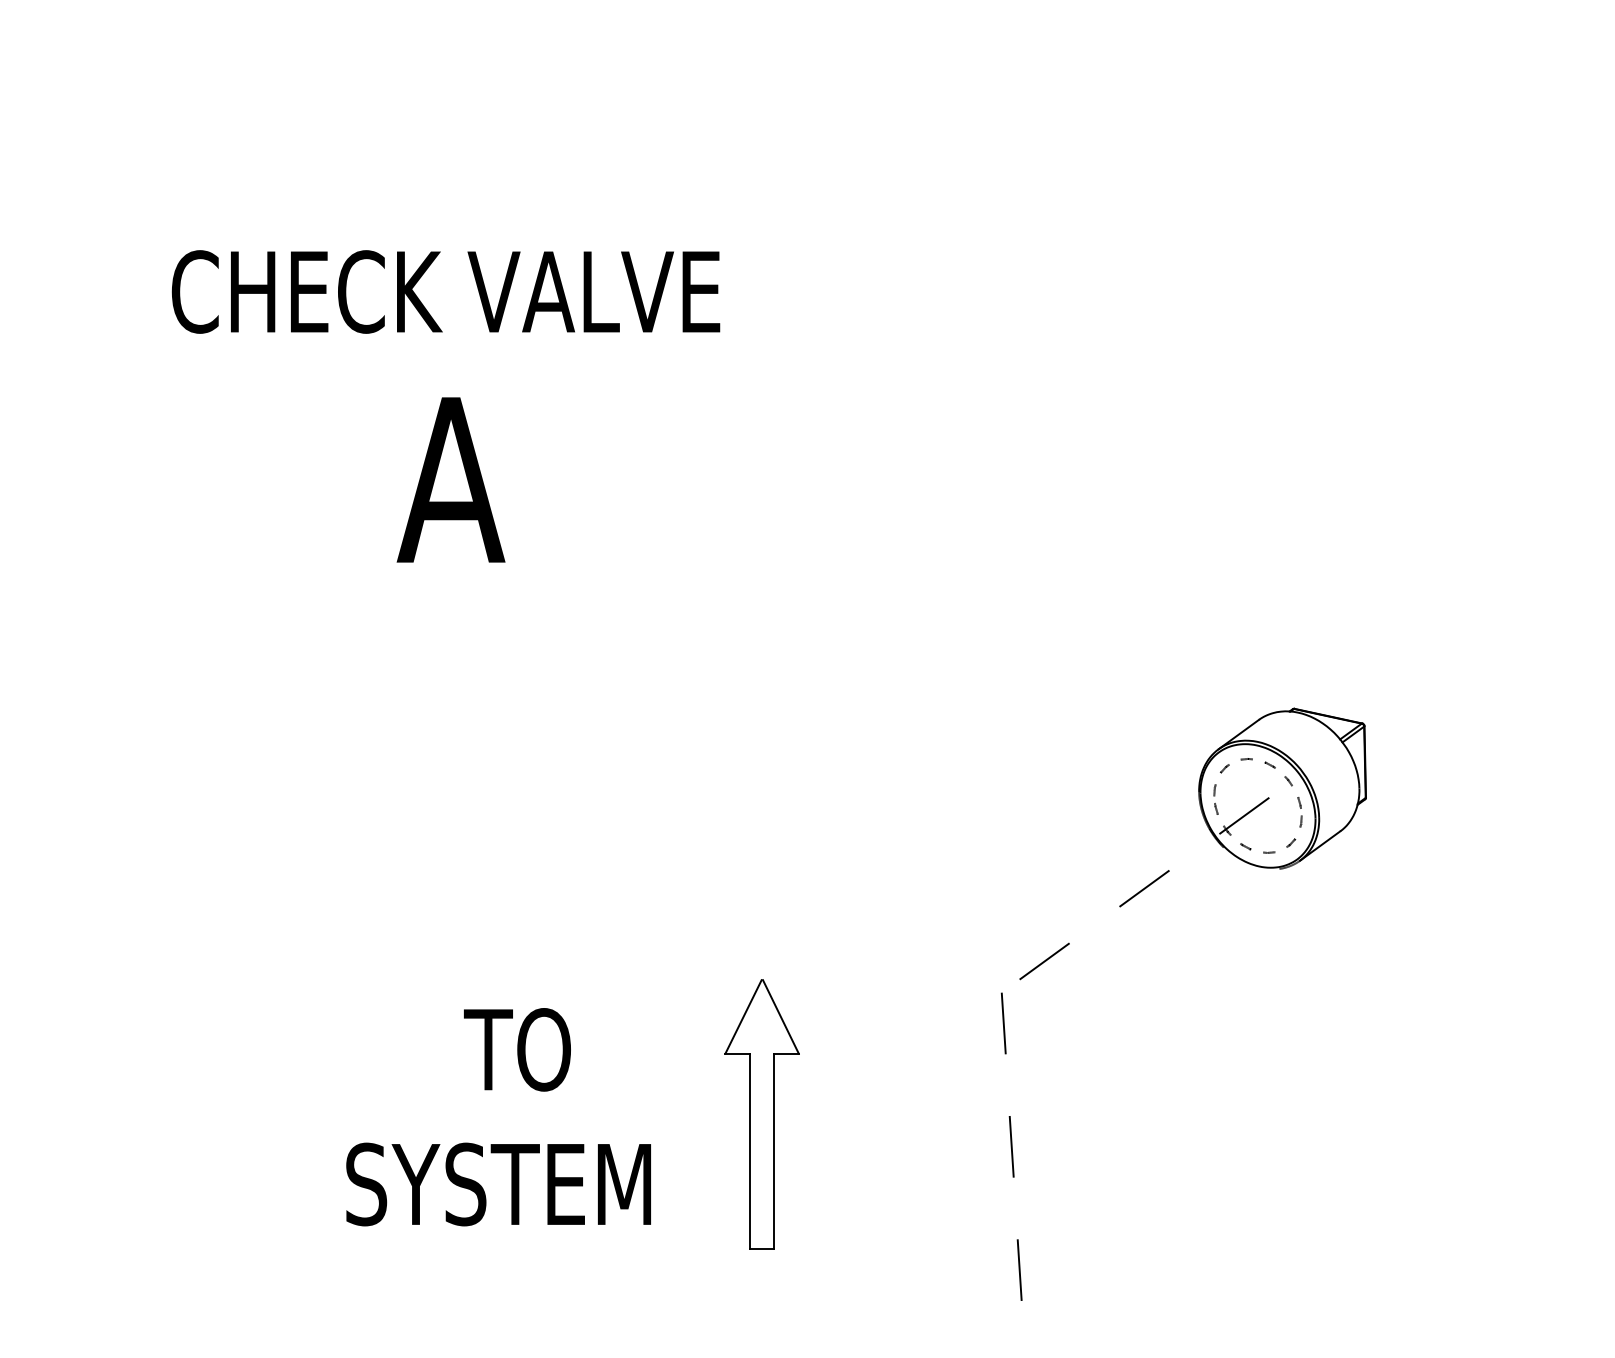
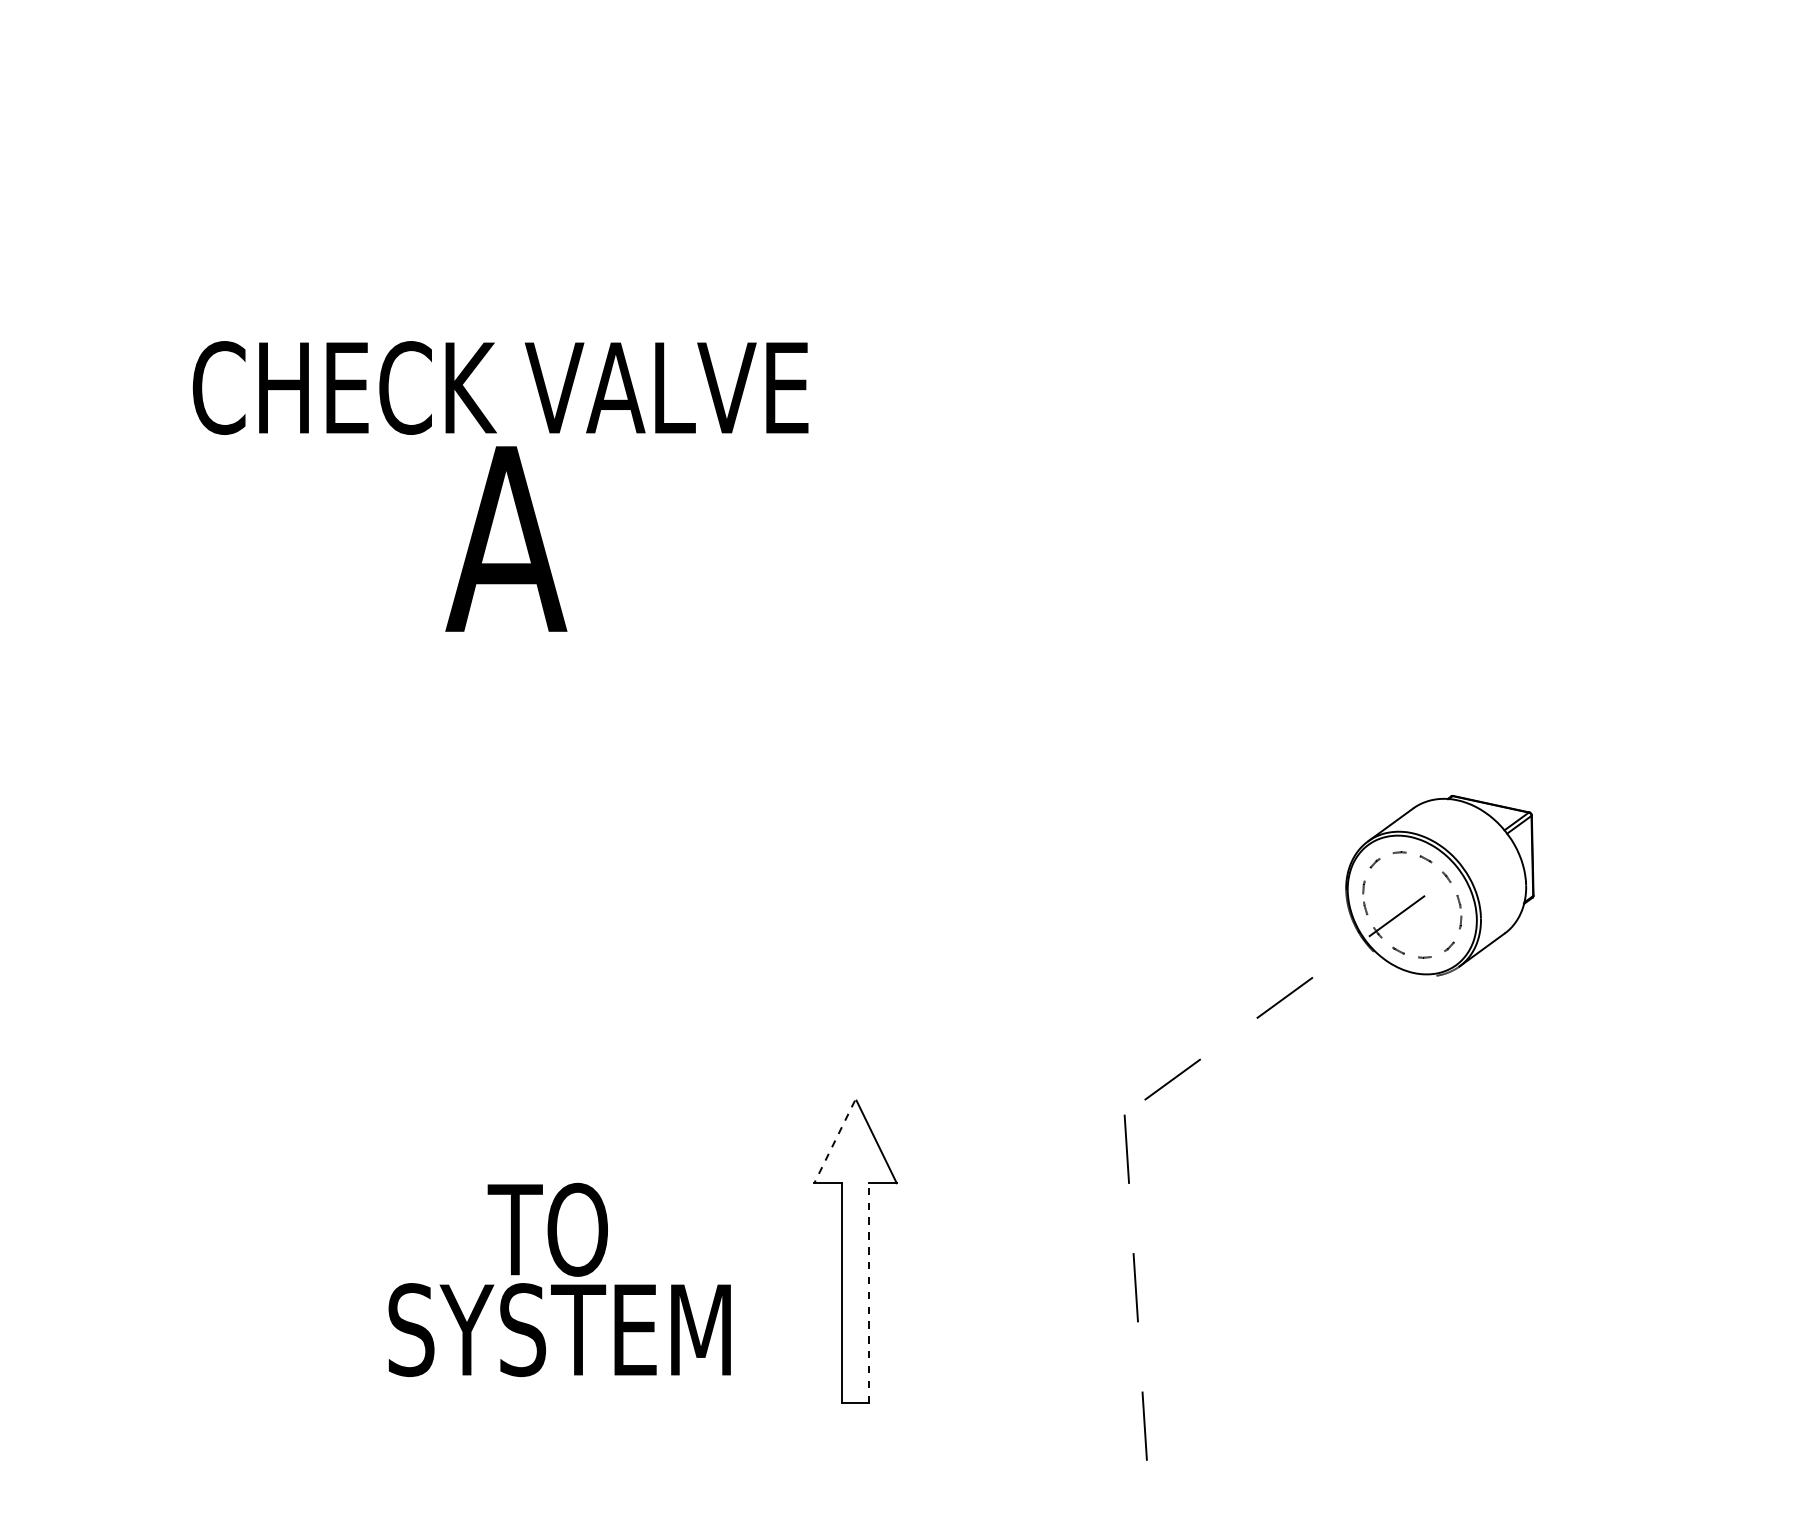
text: (445, 291) -> (500, 387), moved
line: (743, 1017) -> (834, 1142), solid -> dashed
text: (517, 1049) -> (547, 1229), moved
line: (774, 1151) -> (869, 1293), solid -> dashed

